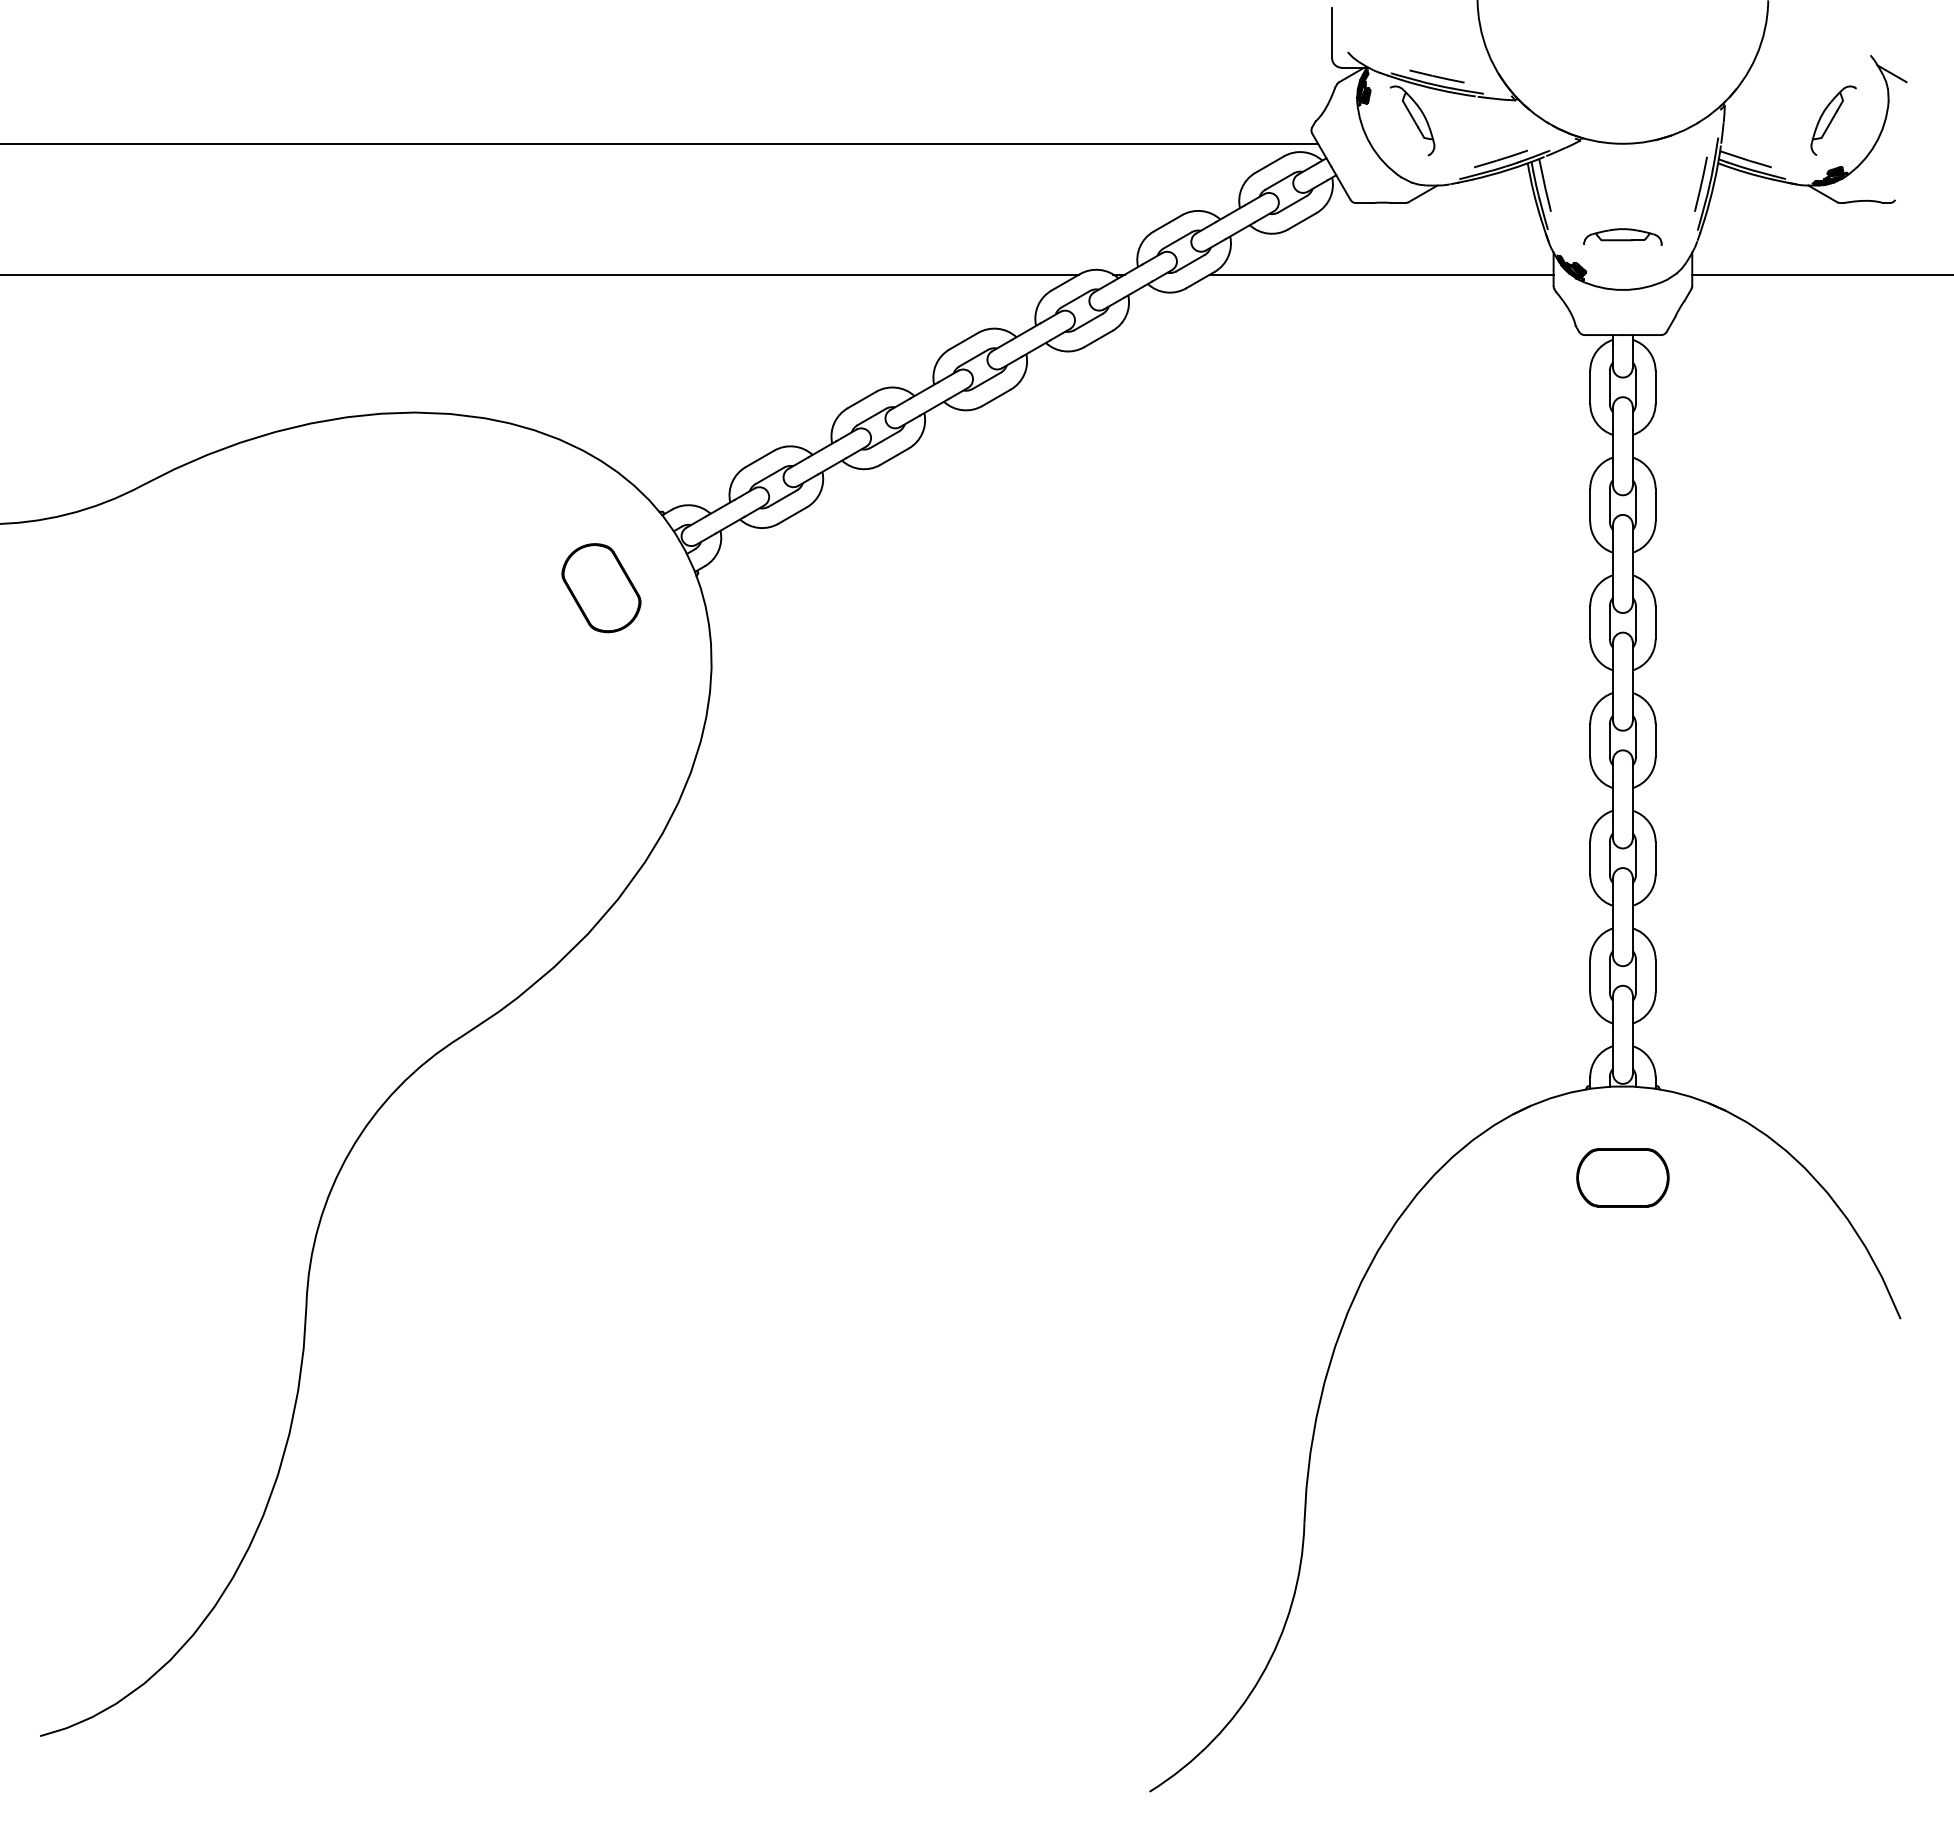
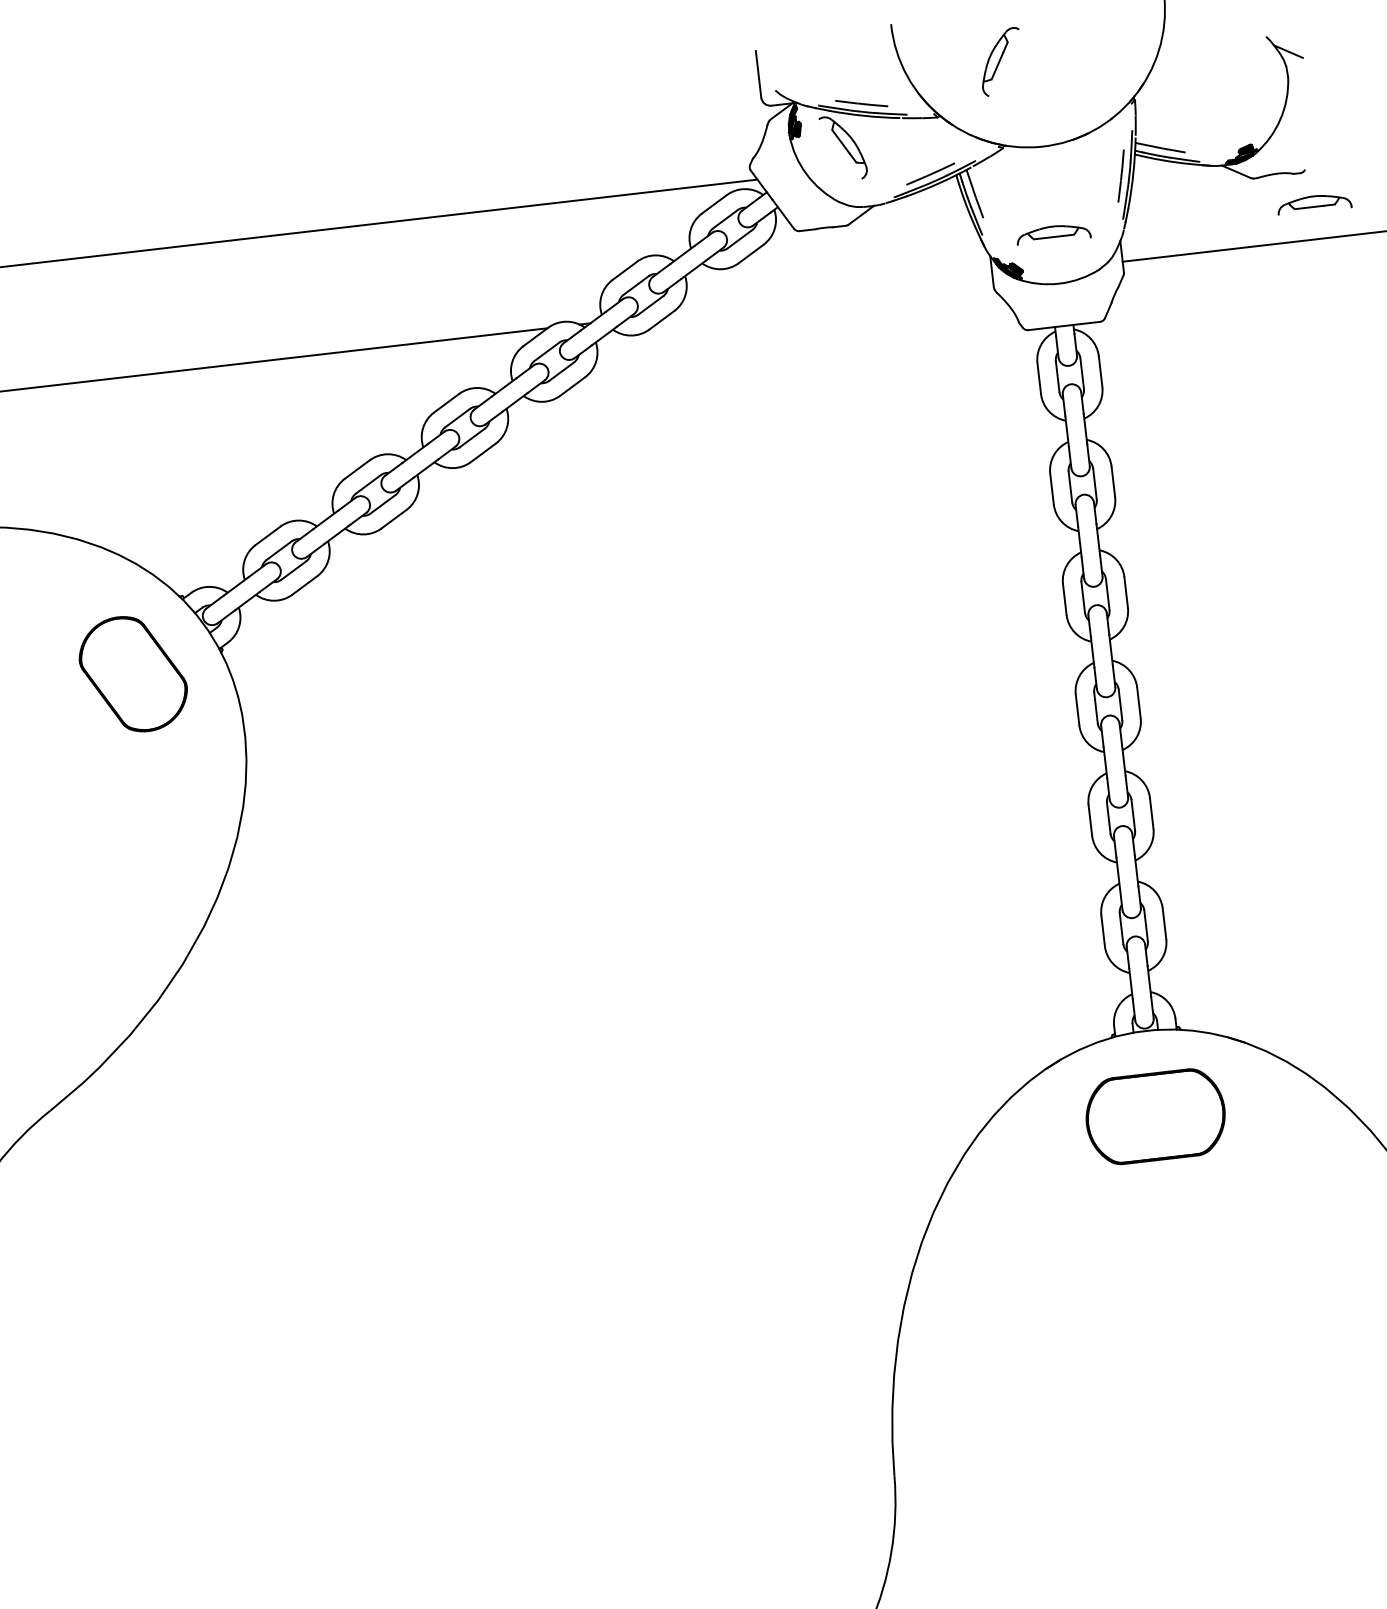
part: (1833, 120) -> (1000, 61), moved
part: (1900, 236) -> (1313, 203), added
line: (1381, 274) -> (831, 295), removed
part: (601, 588) -> (133, 674), size x1.4
part: (1622, 1177) -> (1155, 1116), size x1.6

